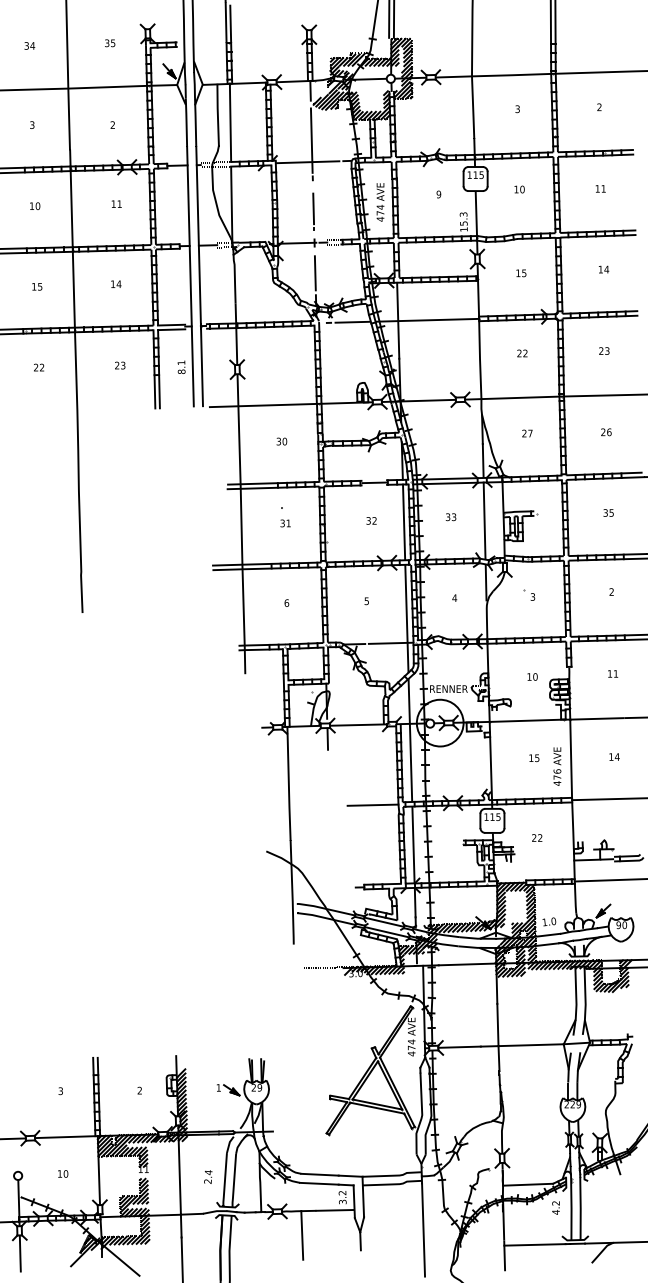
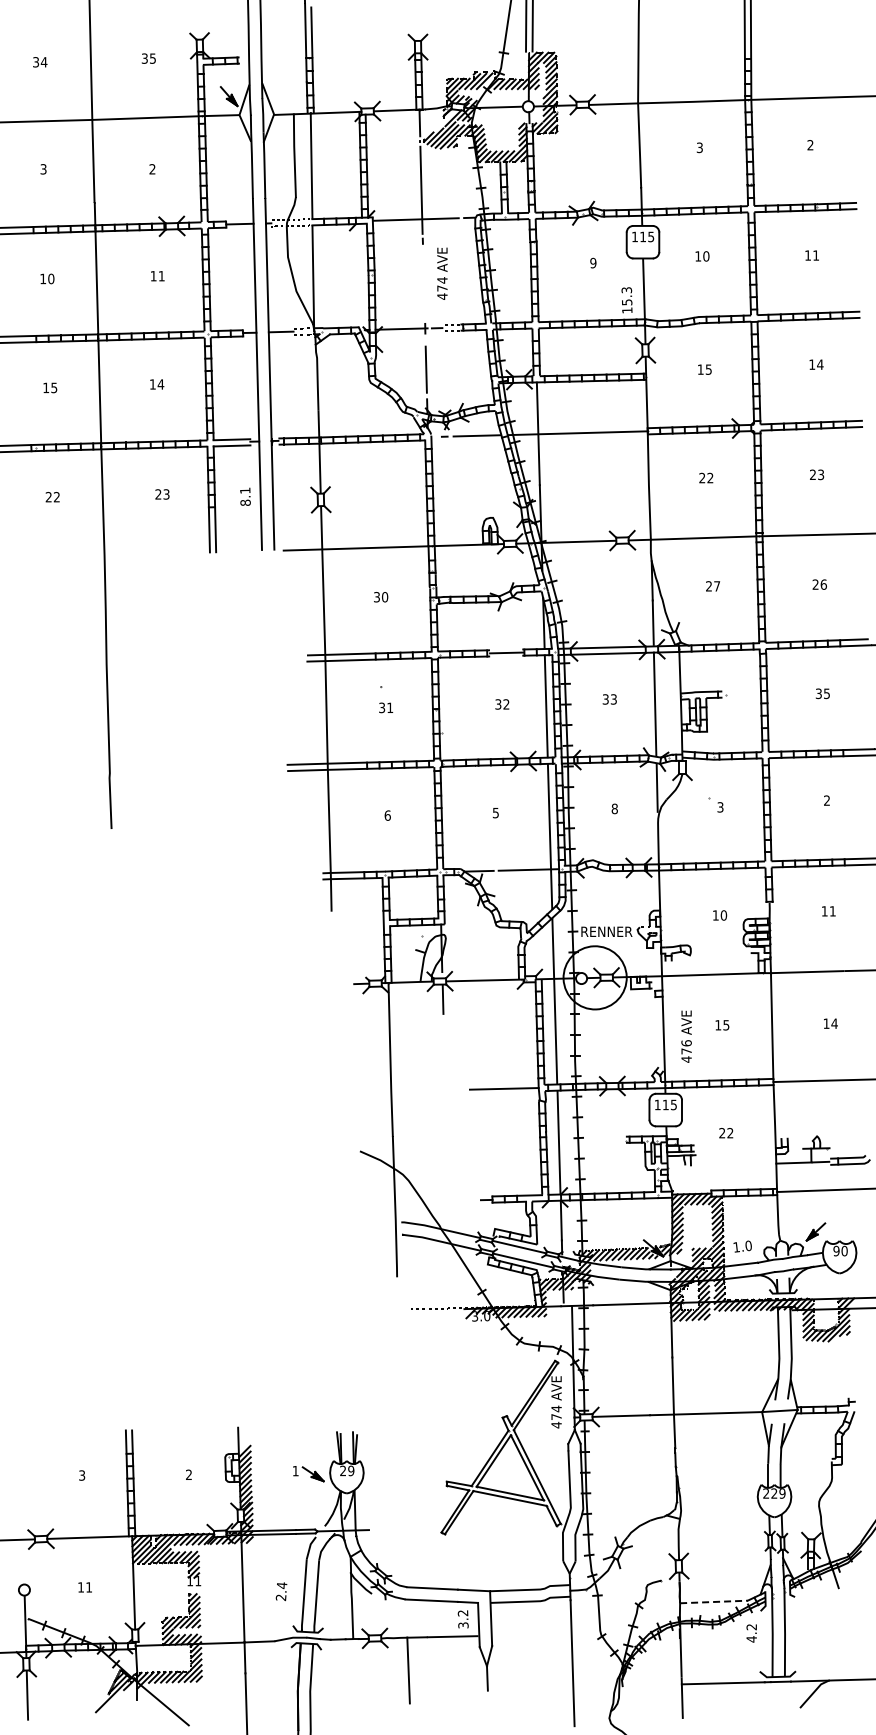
text: (380, 202) -> (442, 273), moved
line: (313, 211) -> (423, 286), removed
text: (454, 597) -> (614, 808), 4 -> 8
text: (557, 766) -> (686, 1036), moved
text: (66, 1174) -> (89, 1587), 10 -> 11
line: (527, 1184) -> (713, 1601), solid -> dashed

